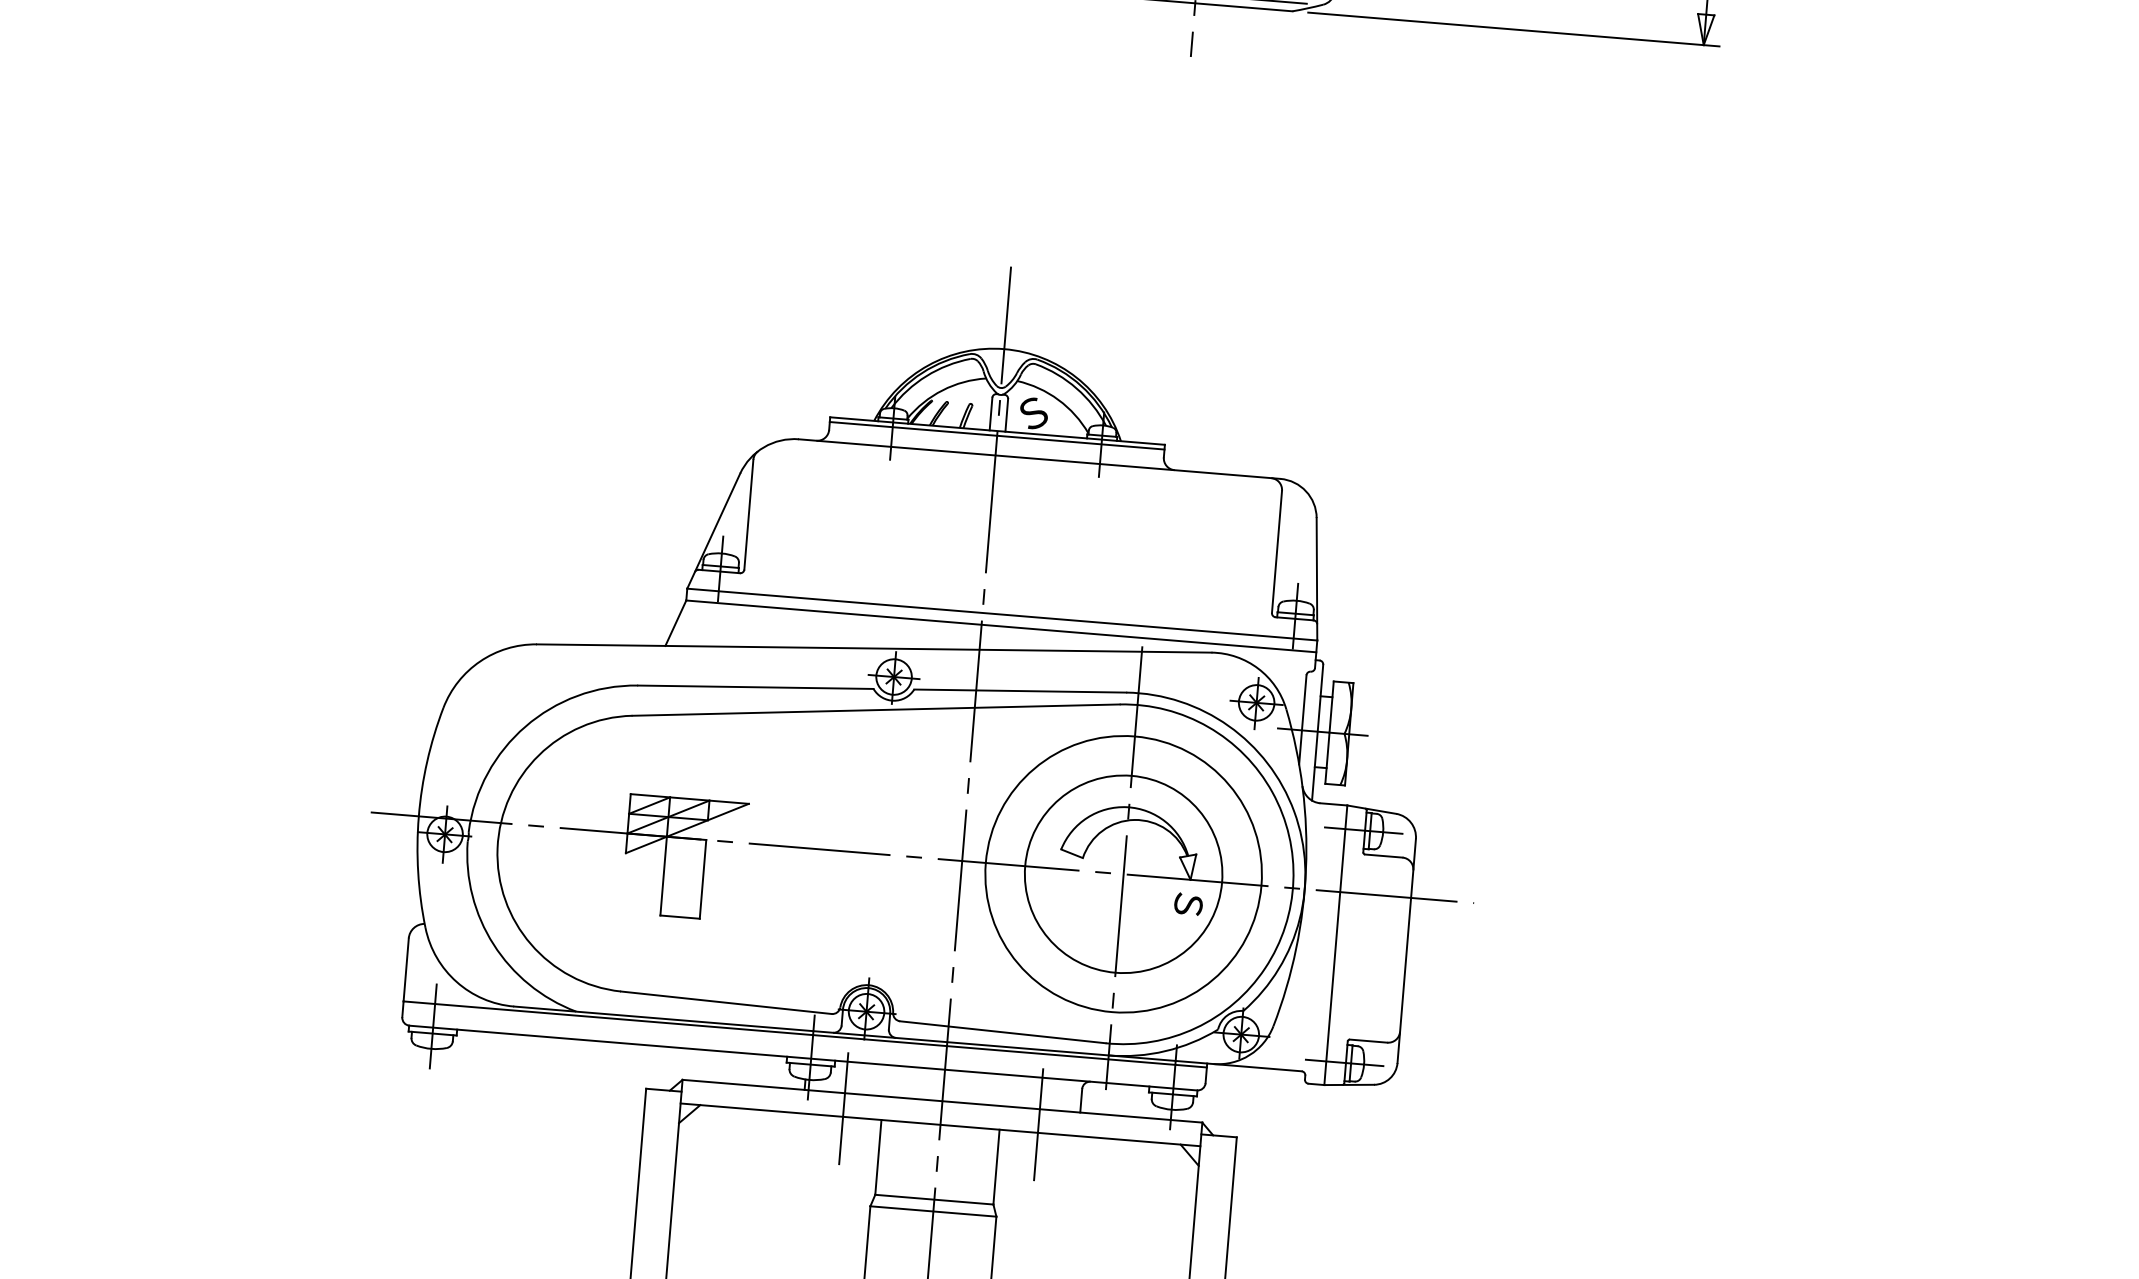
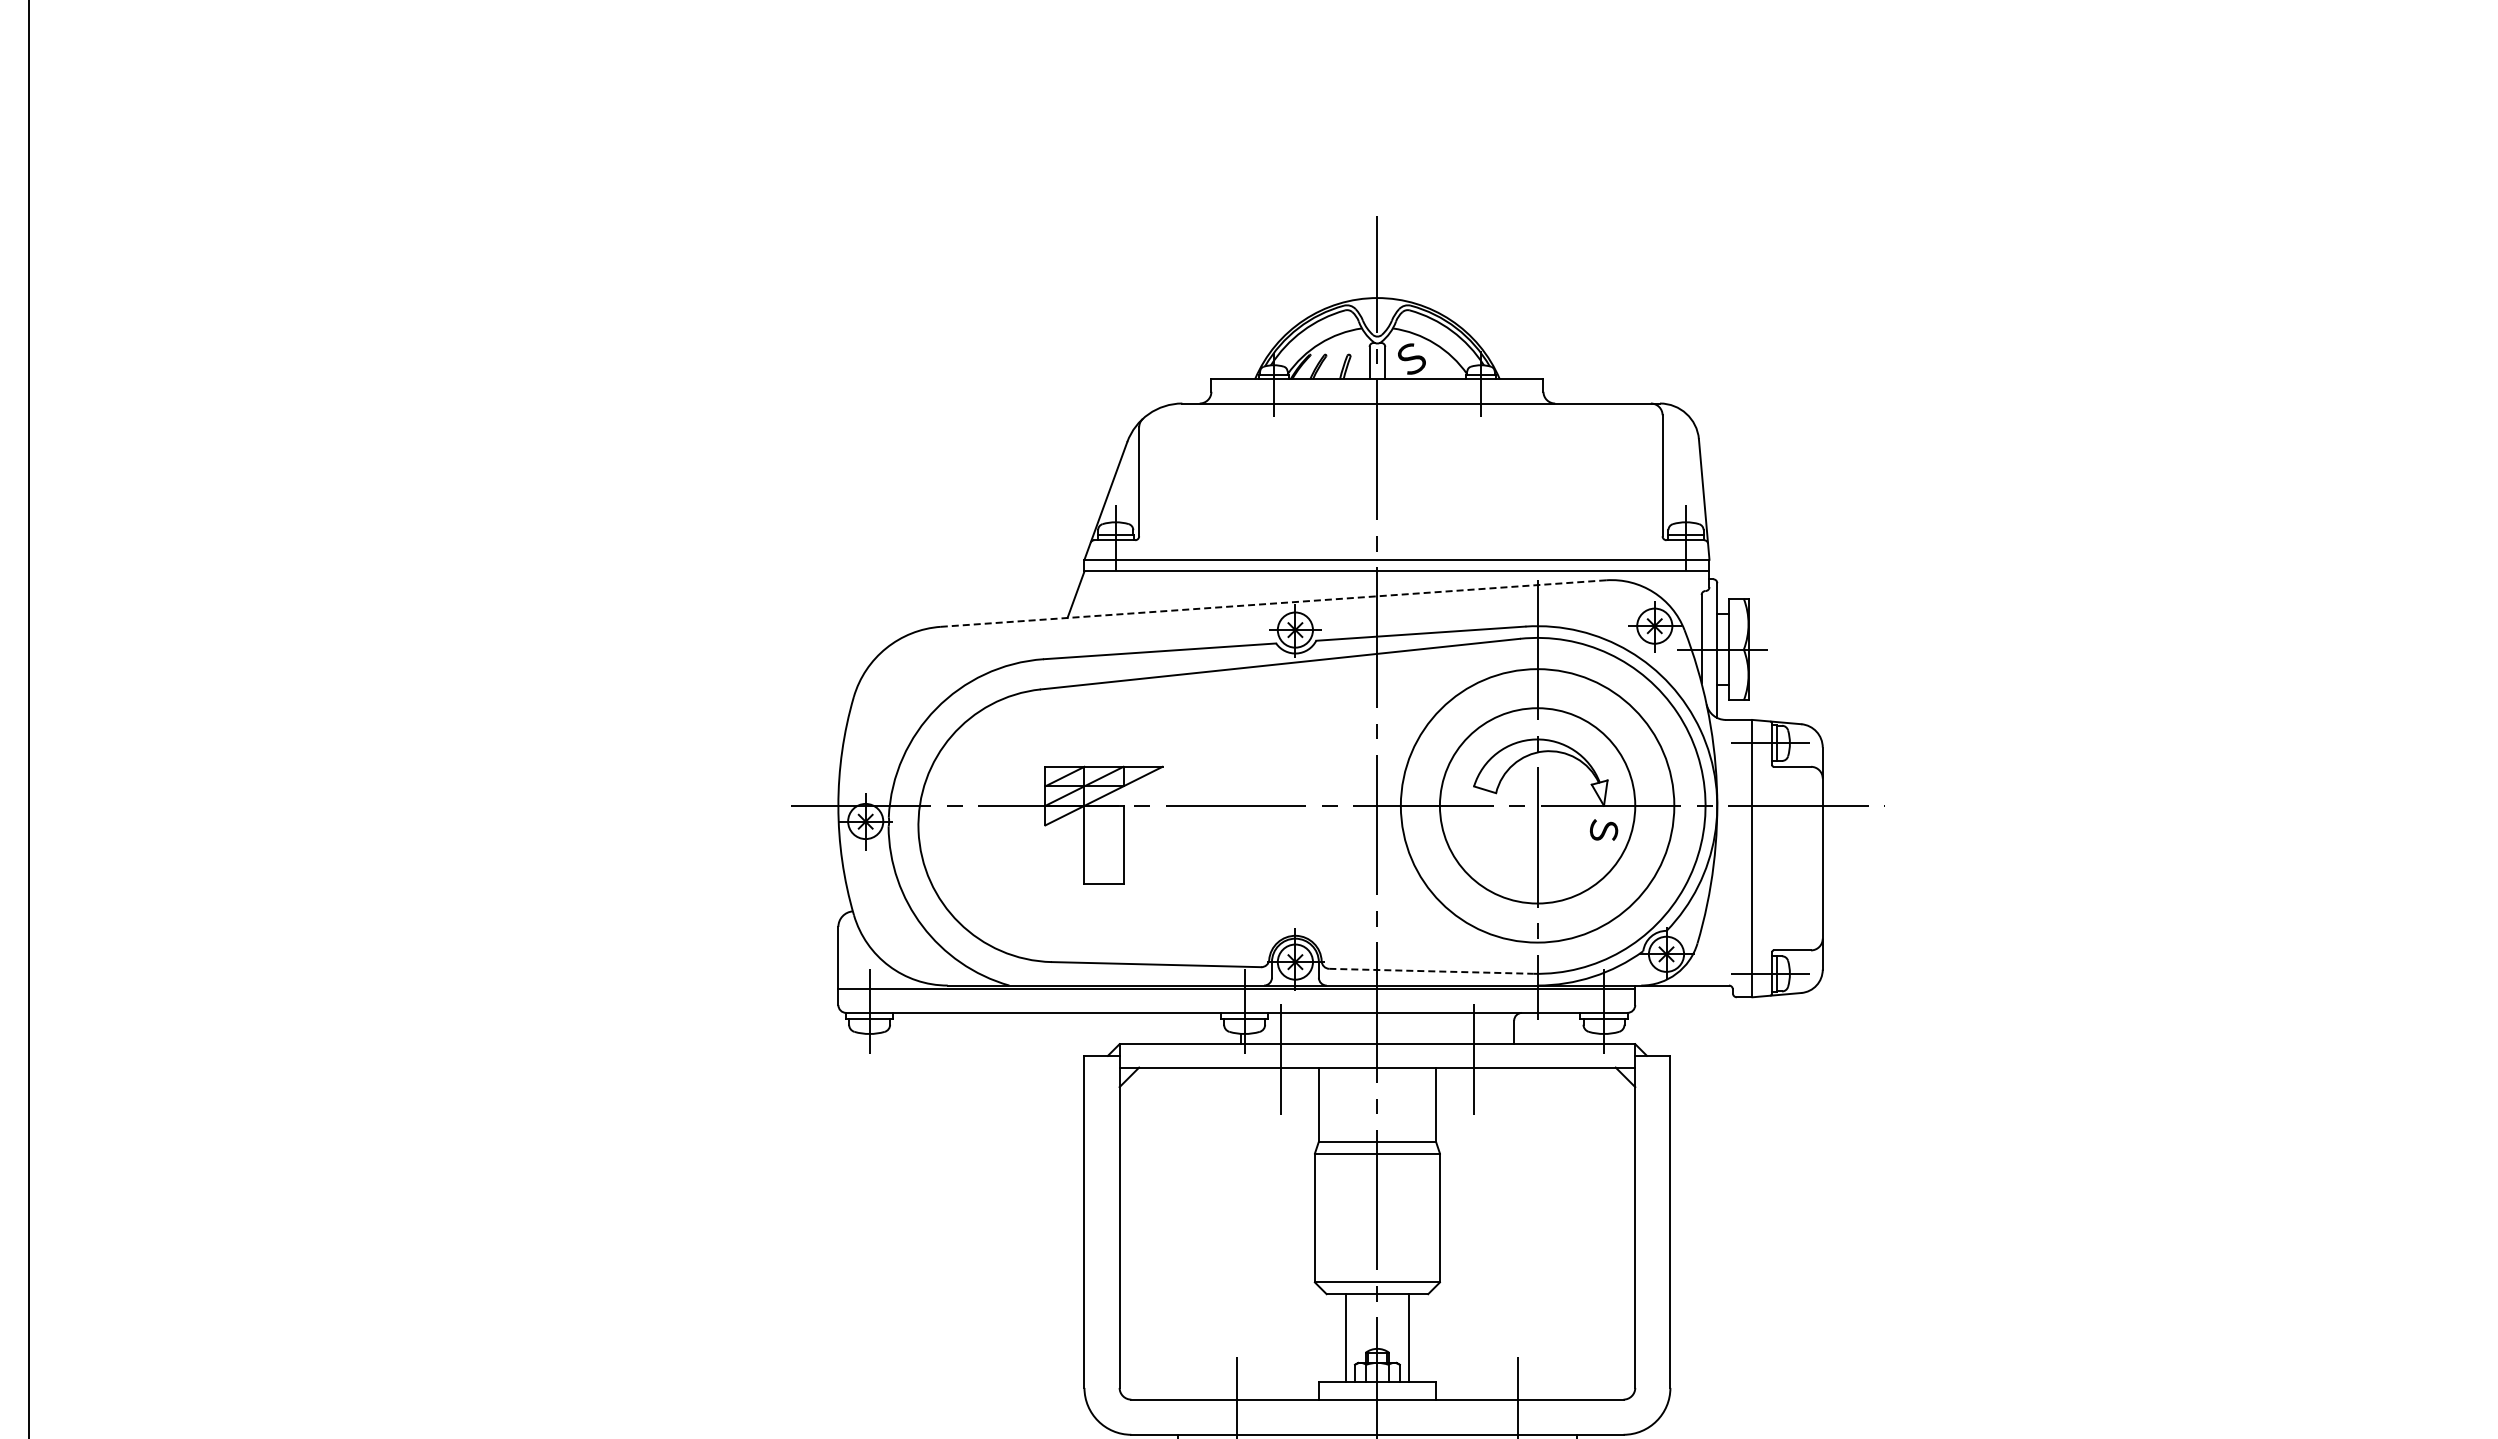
line: (997, 436) -> (1377, 384), removed
line: (874, 648) -> (1273, 603), solid -> dashed
line: (1002, 1032) -> (1431, 971), solid -> dashed

